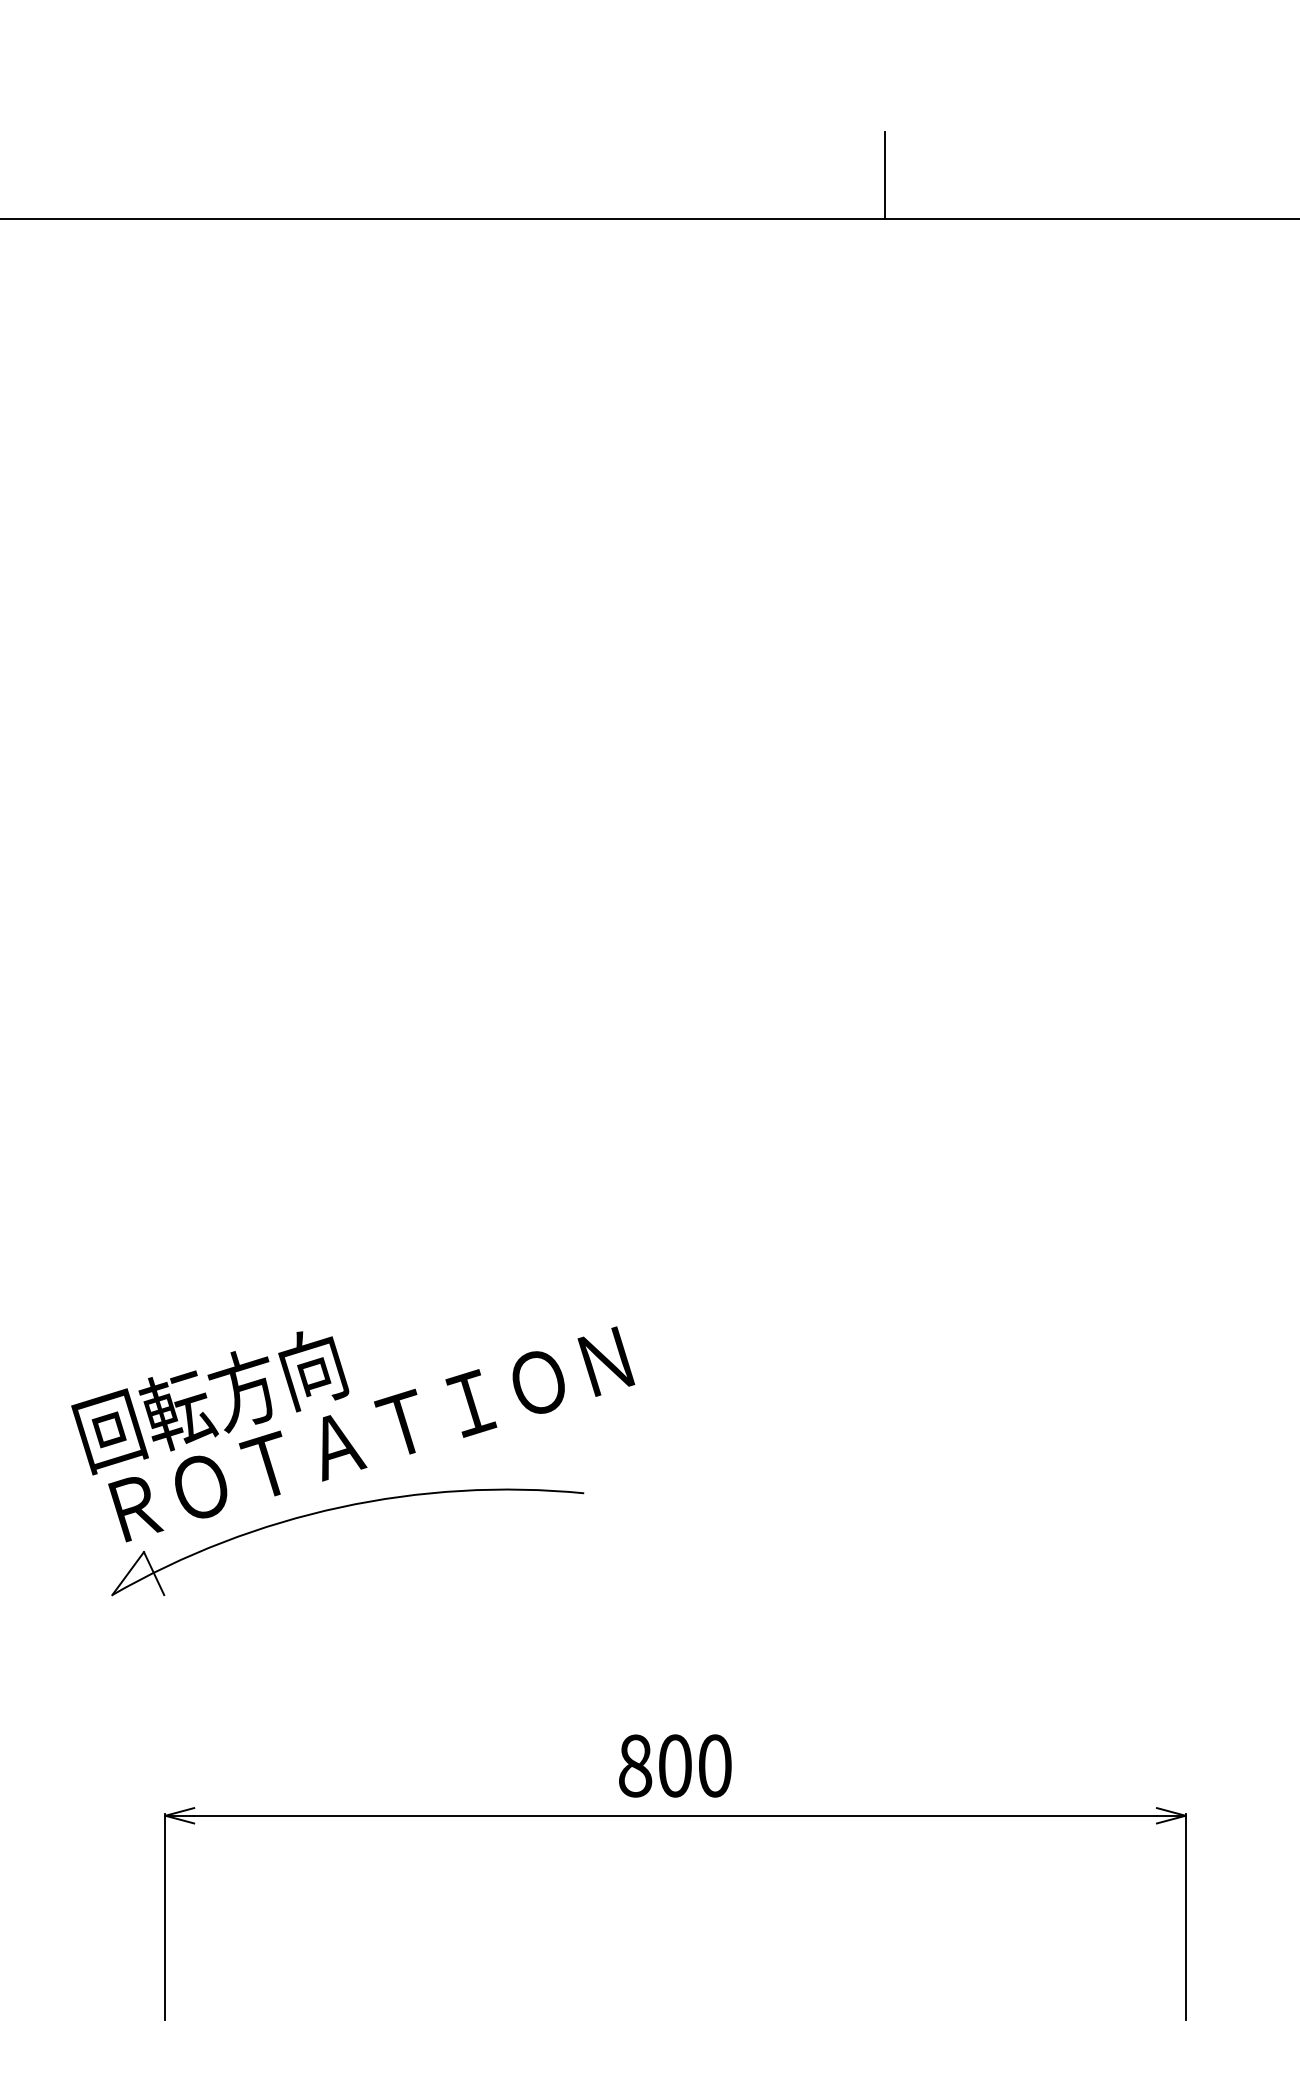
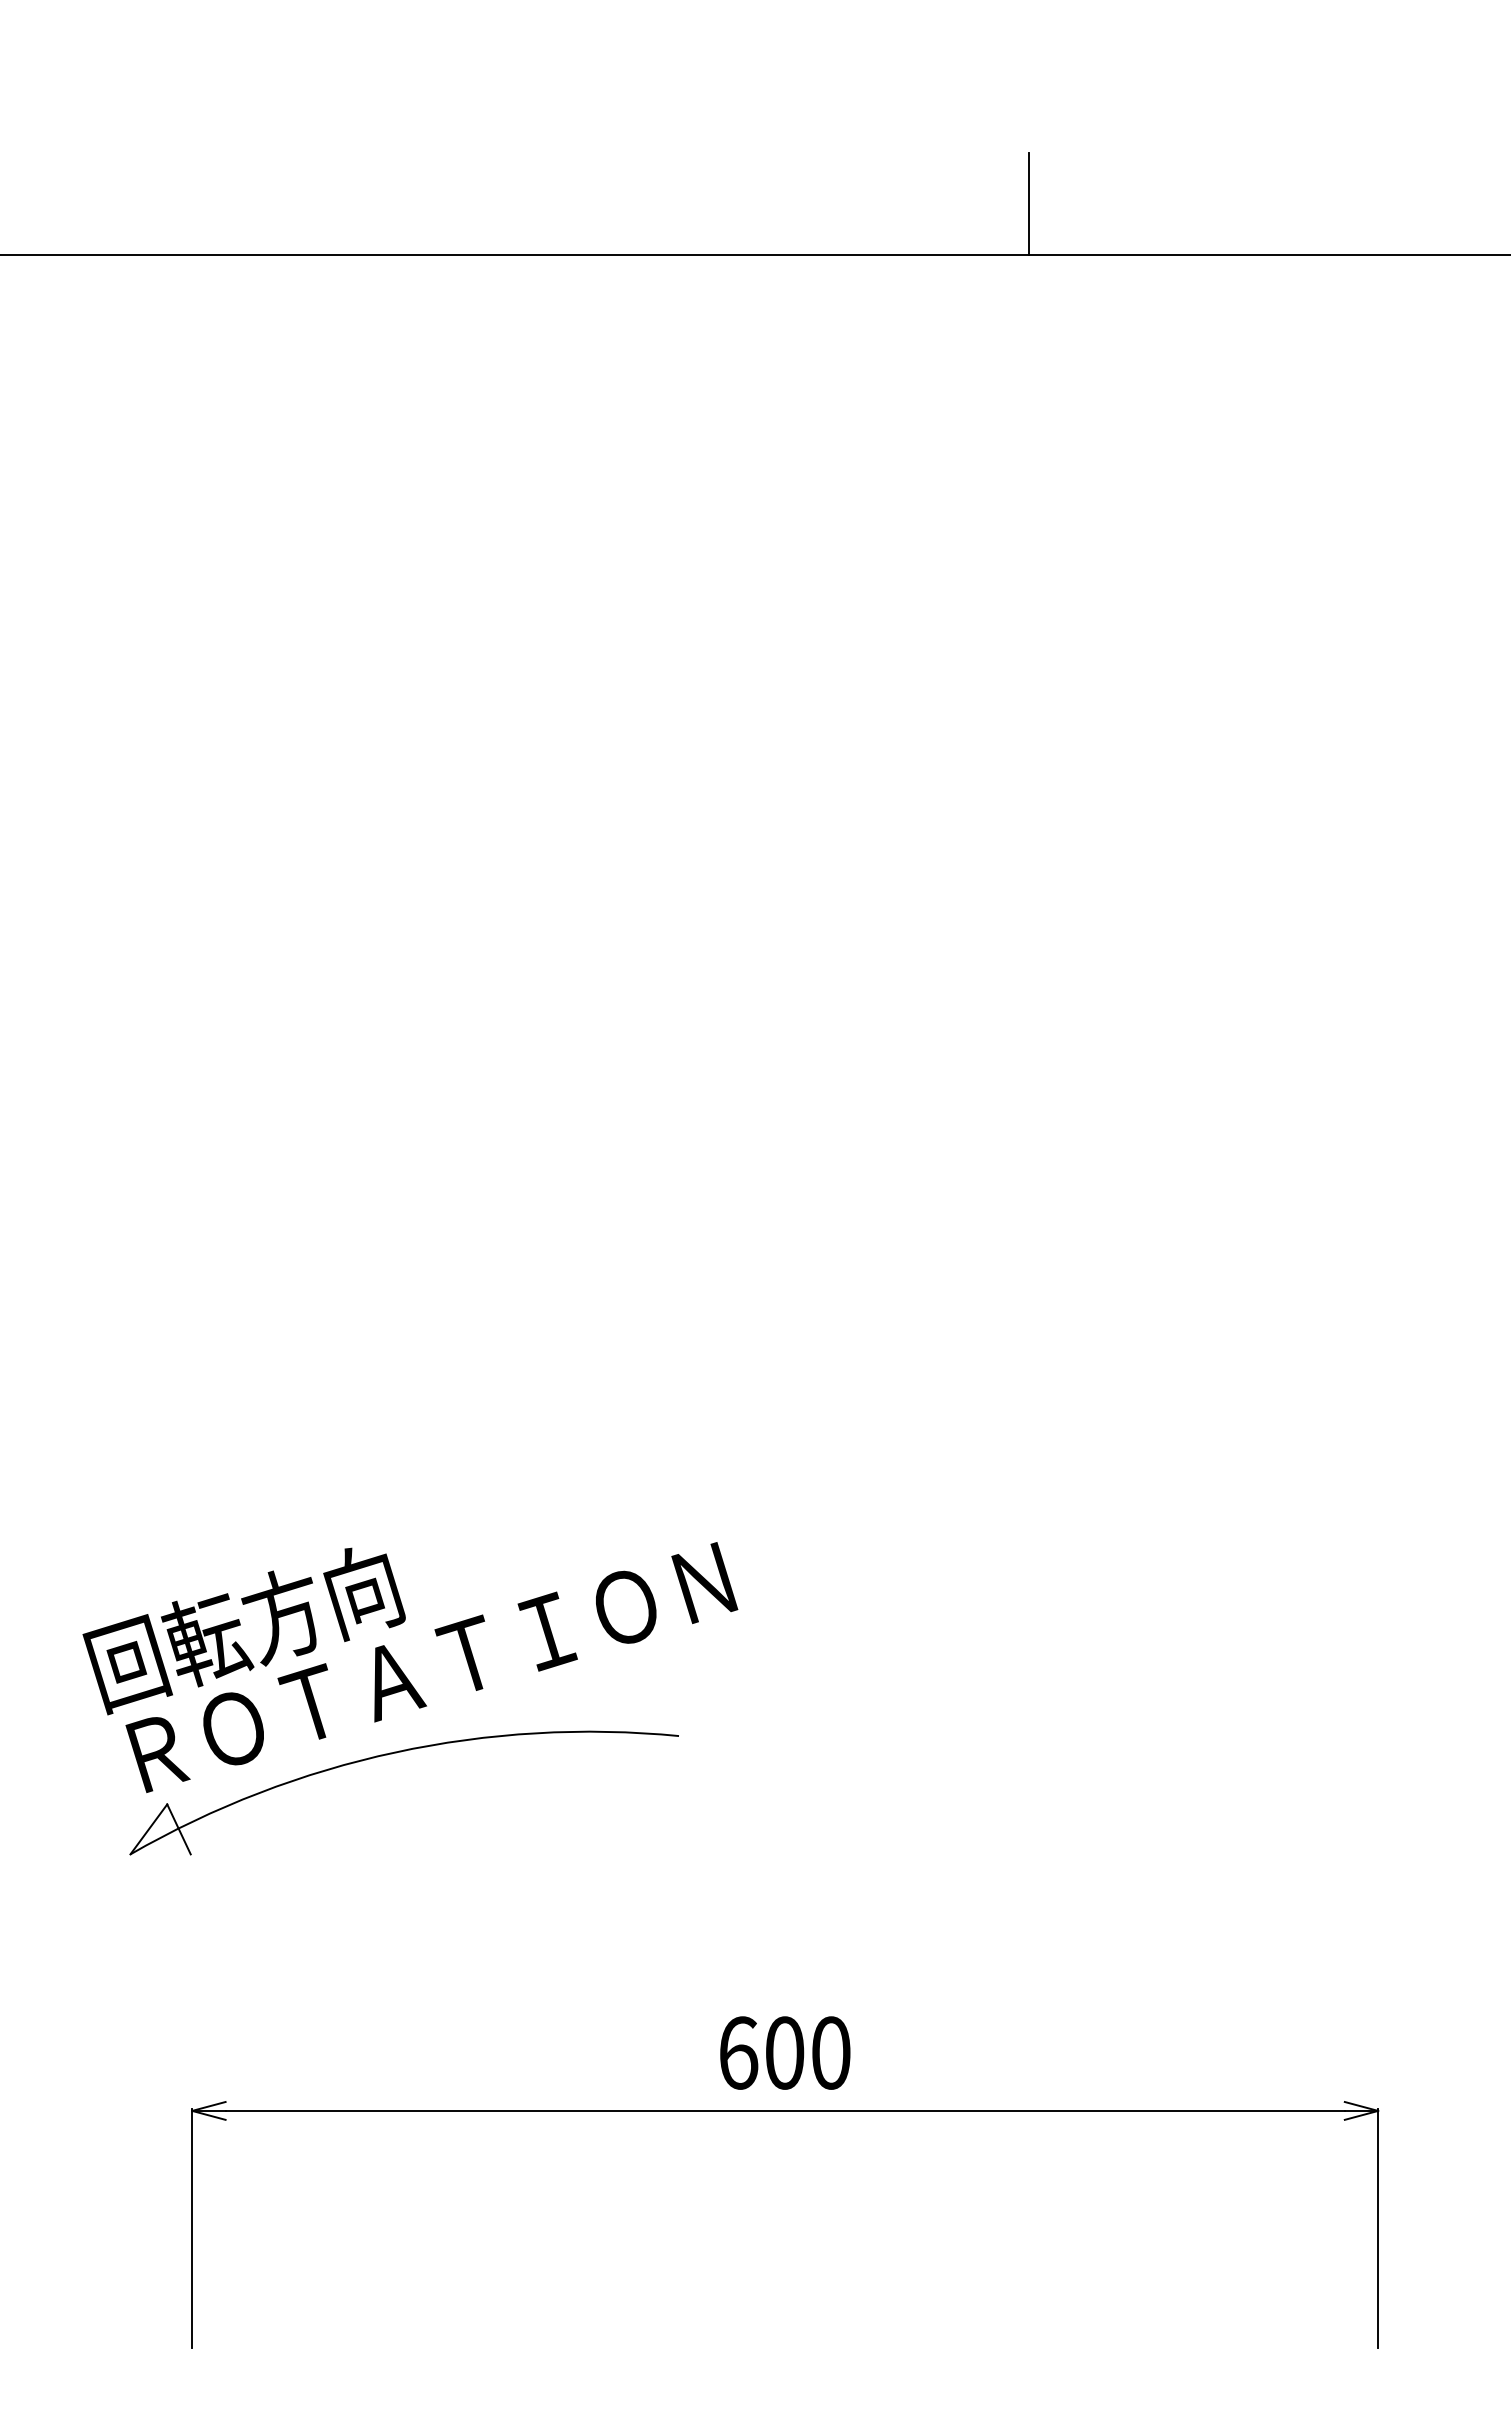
text: (635, 1765) -> (738, 2052), 800 -> 600

